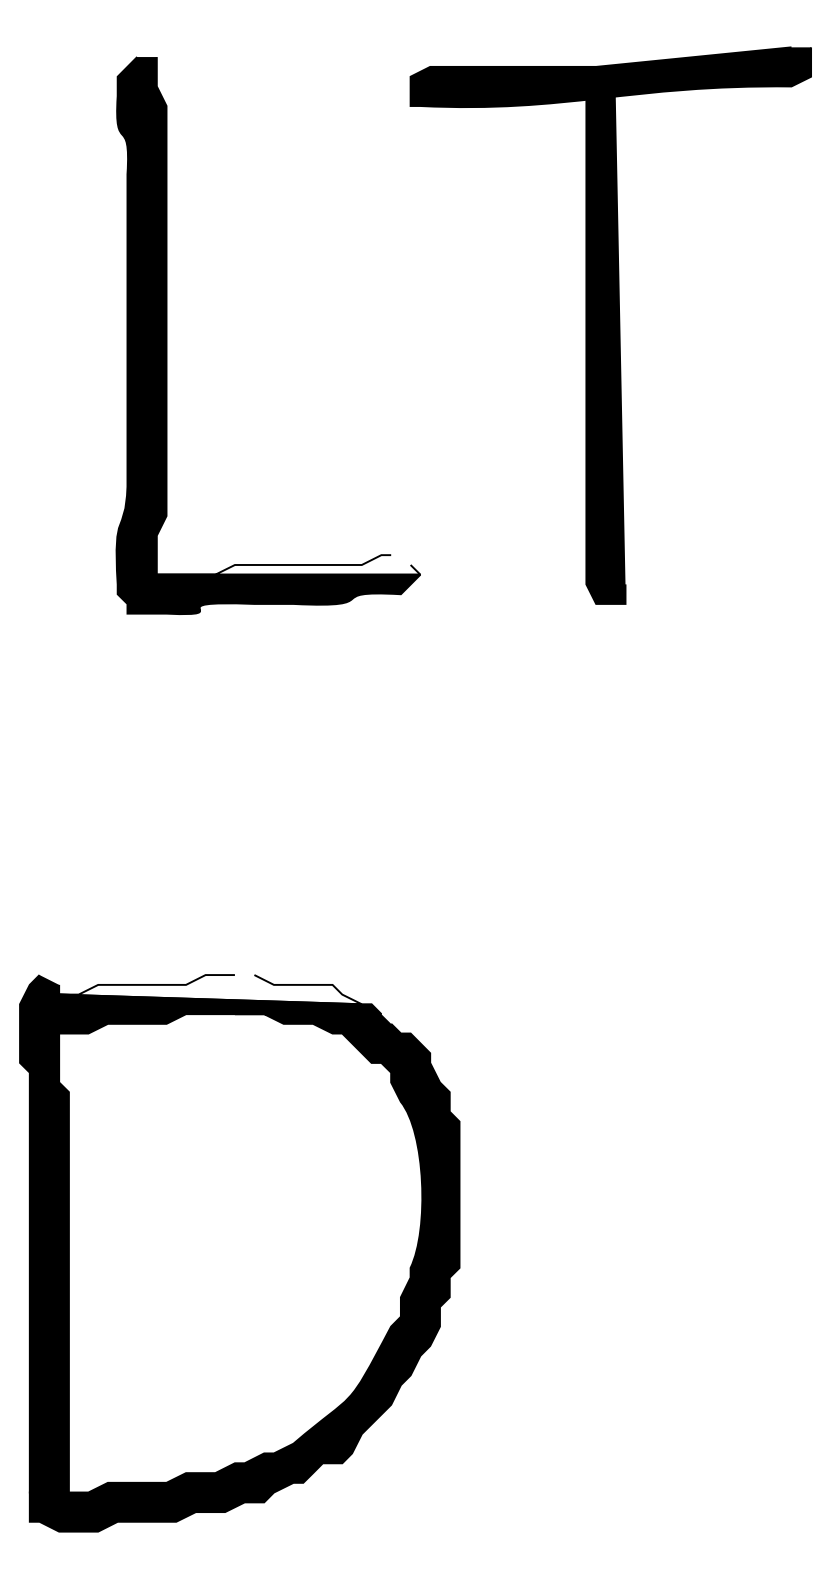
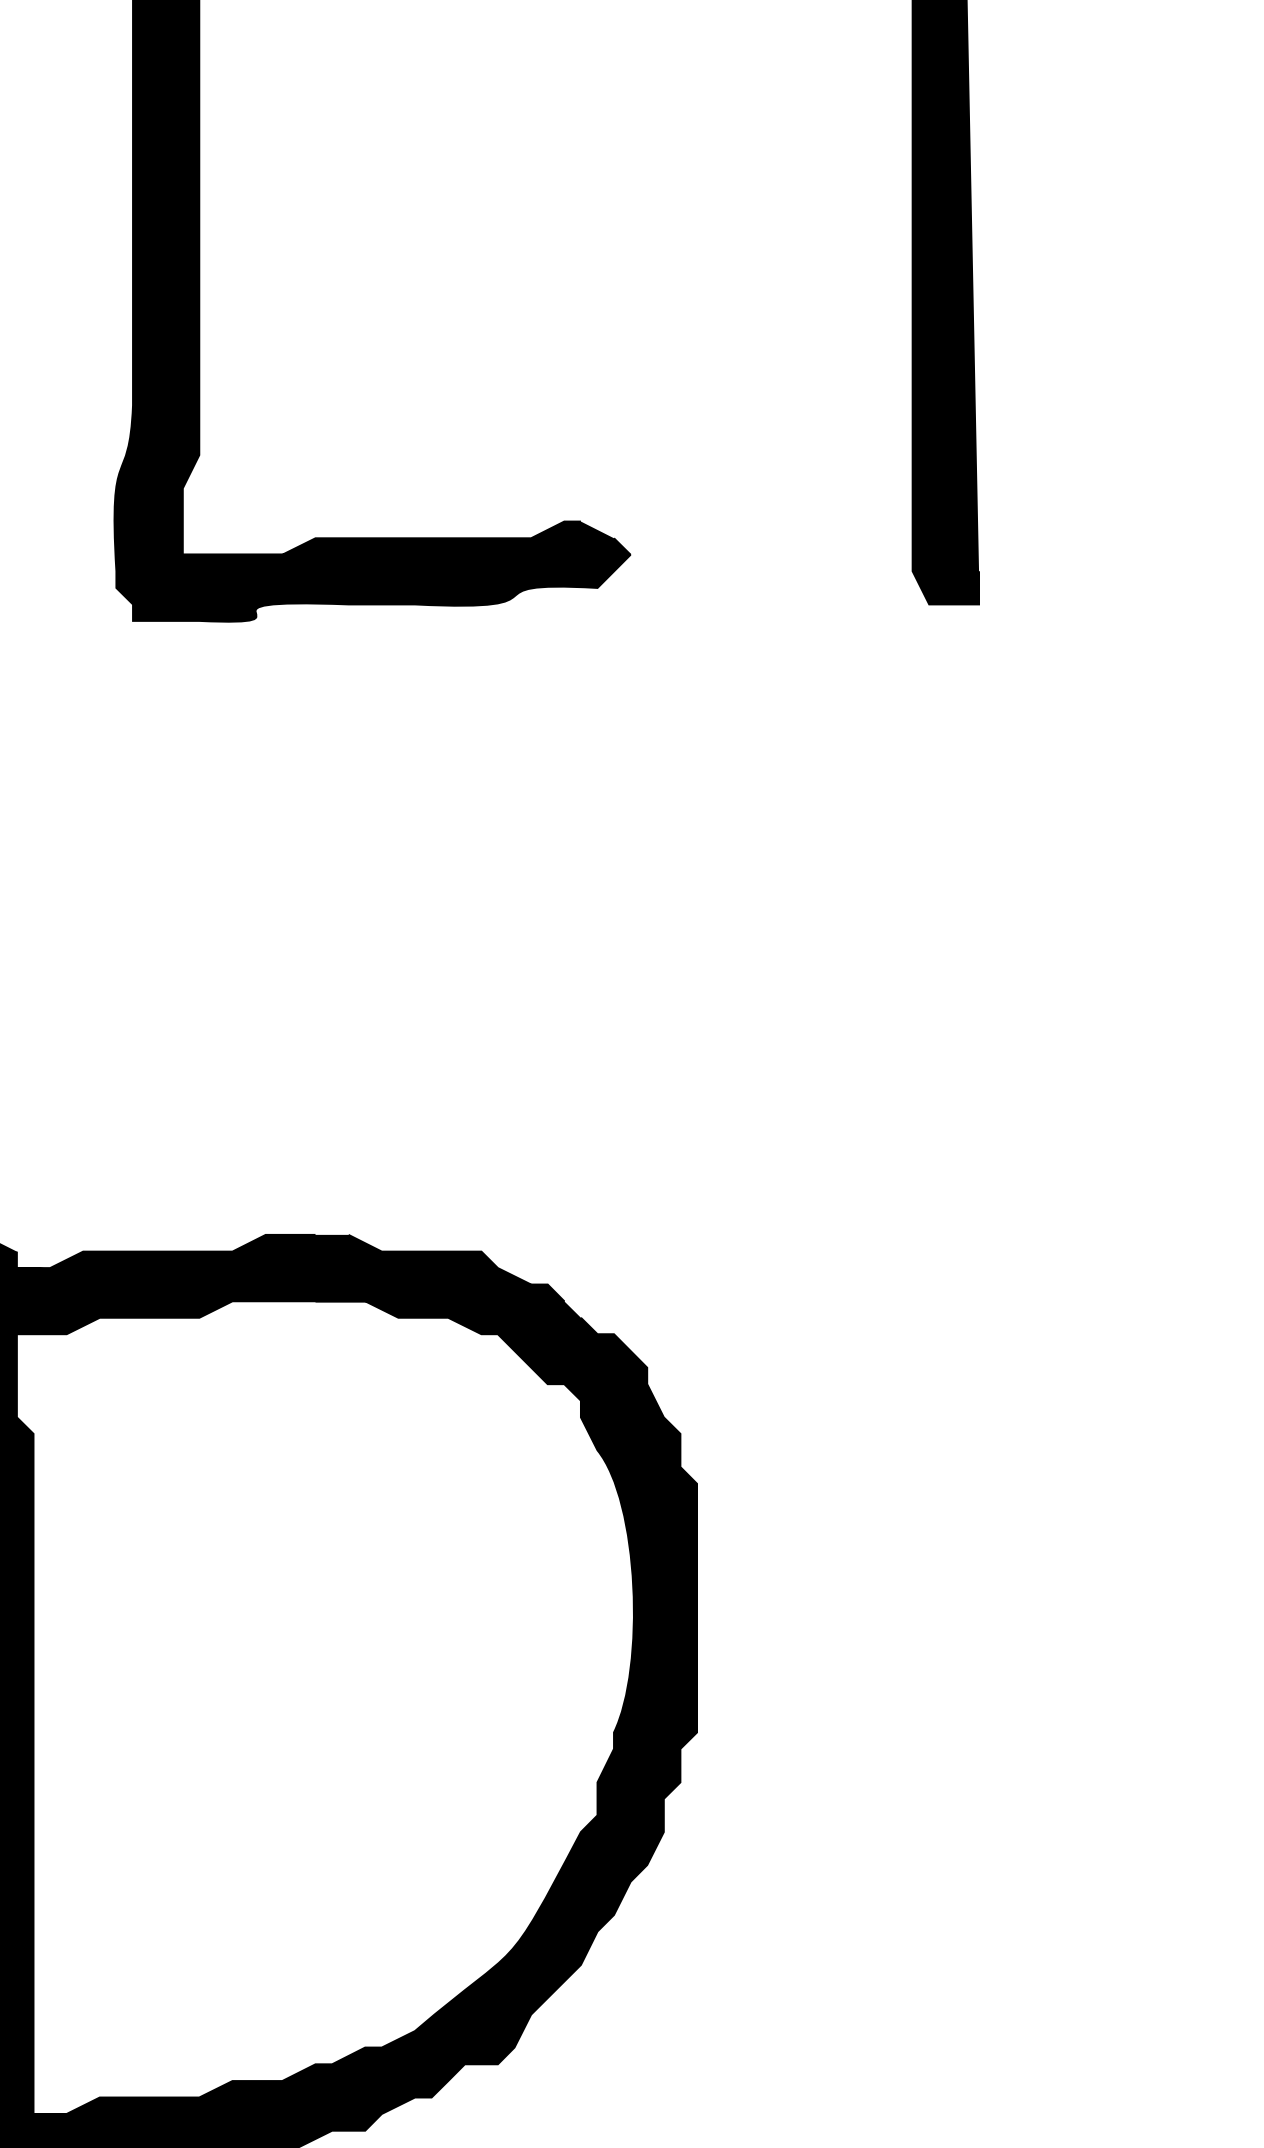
fill: (288, 564) -> (406, 537), added
fill: (210, 989) -> (274, 1259), added

